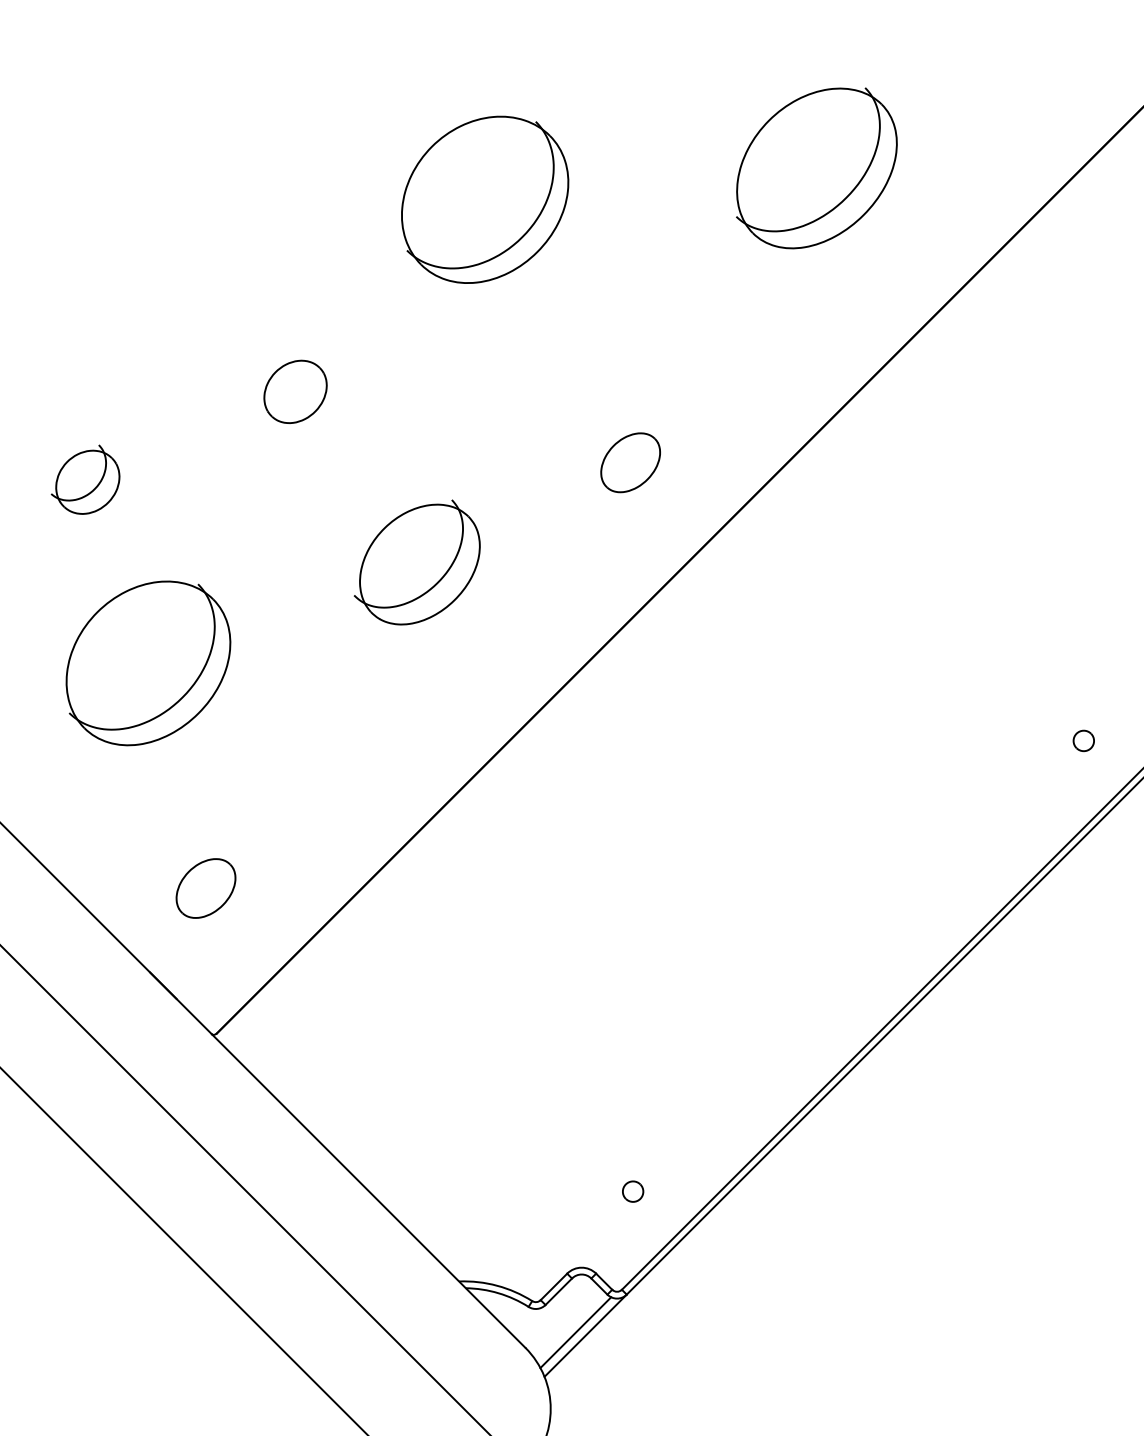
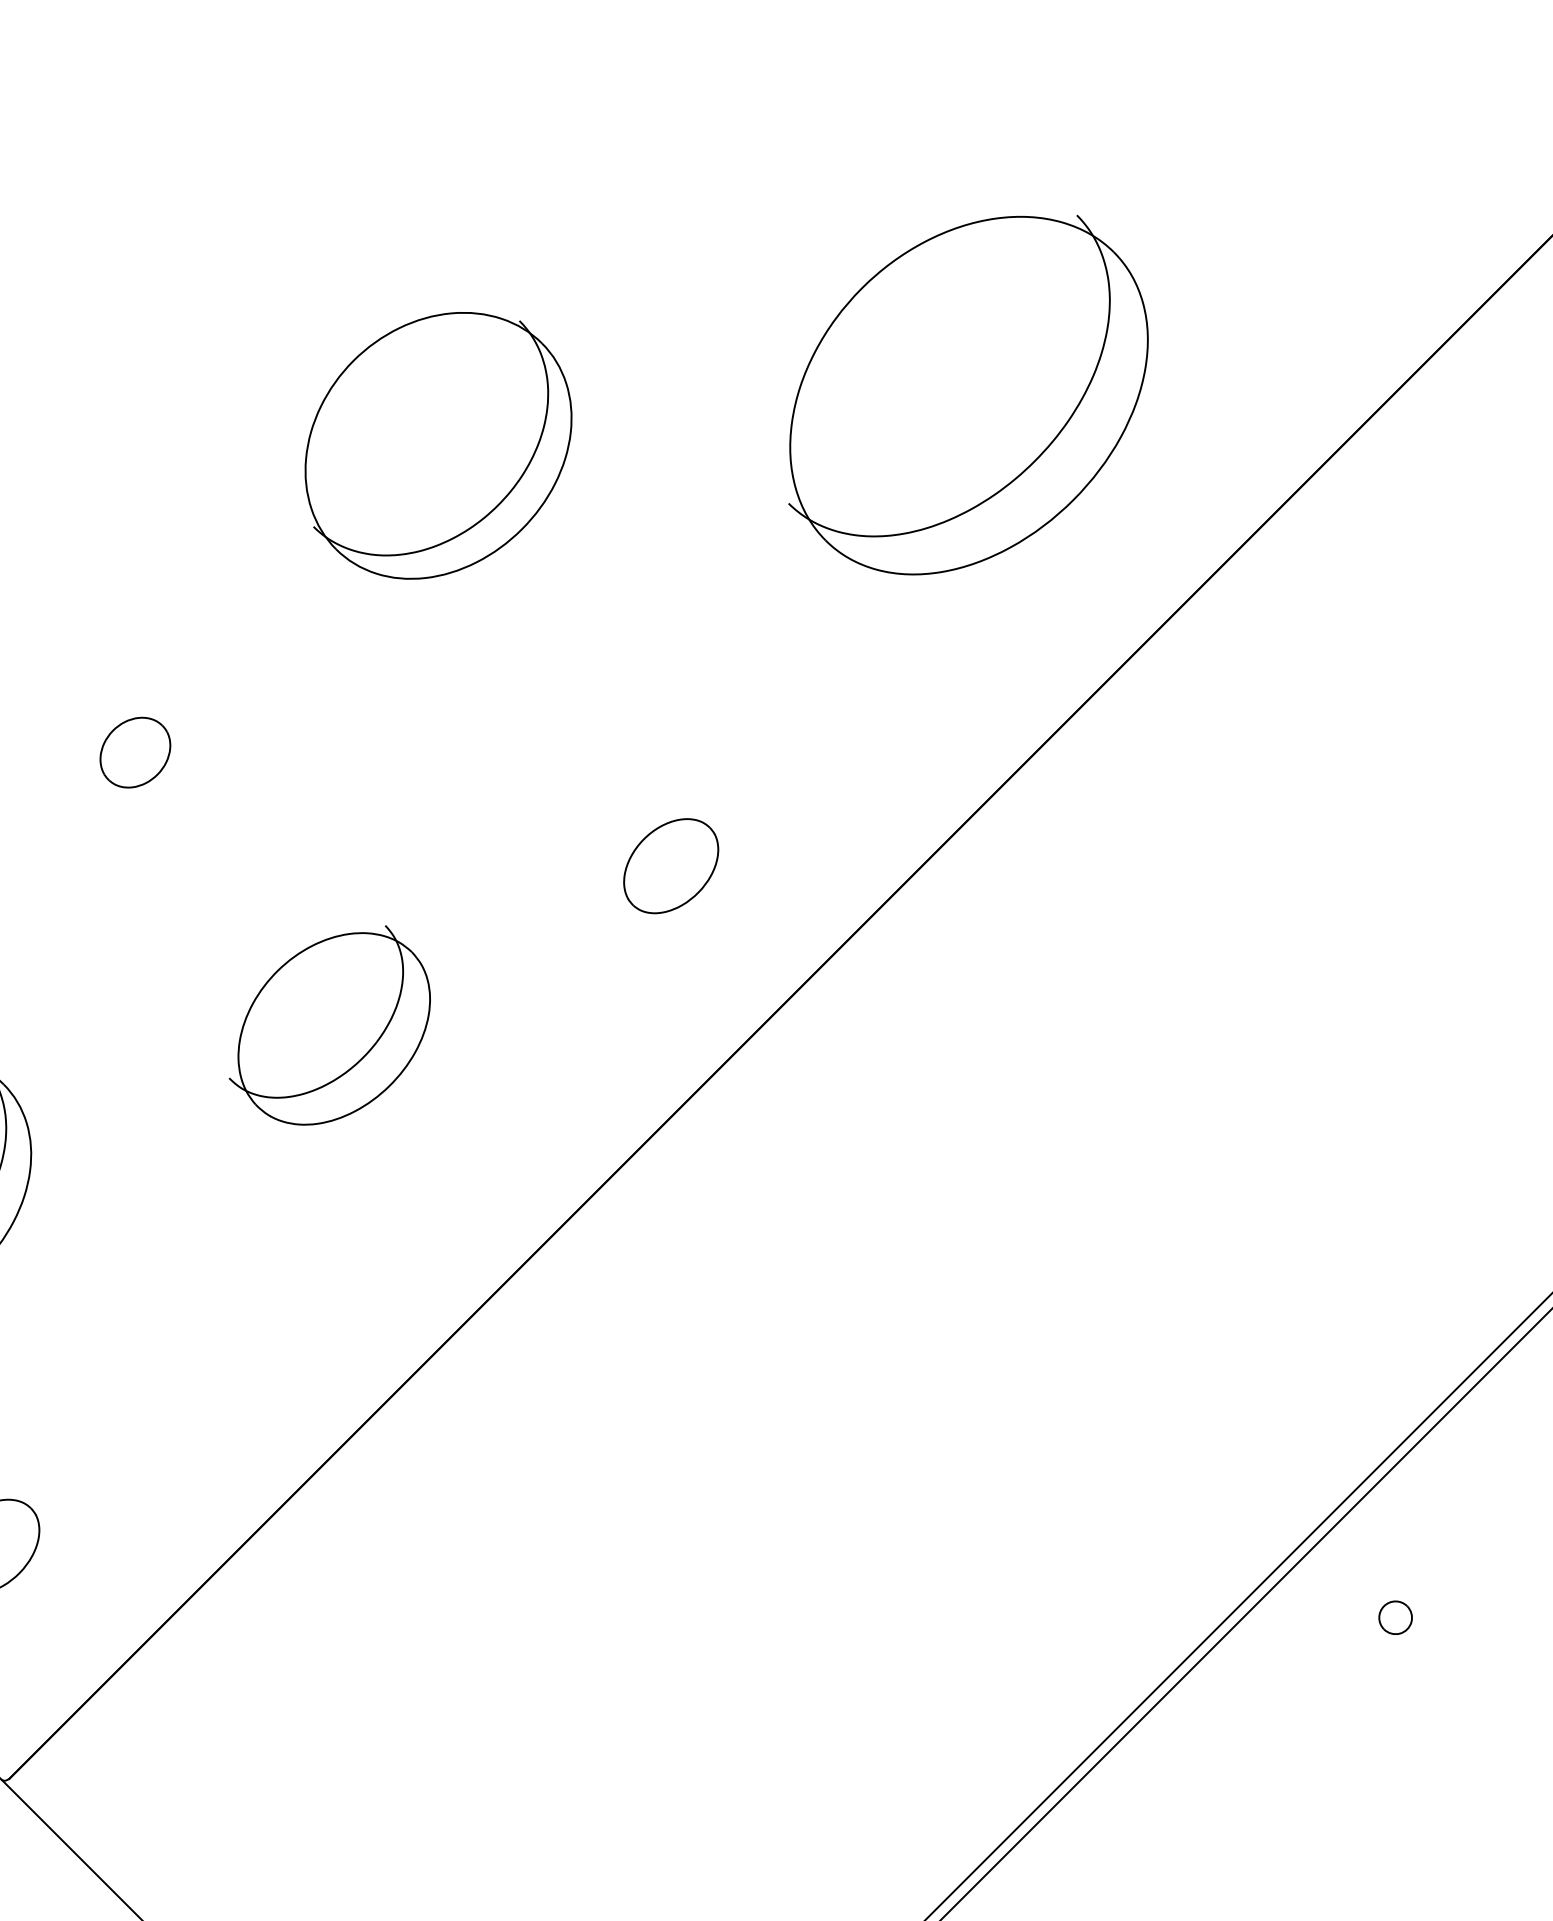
part: (816, 168) -> (968, 395), size x1.4
part: (295, 391) -> (135, 752), size x0.7
part: (1083, 740) -> (1395, 1617), moved

